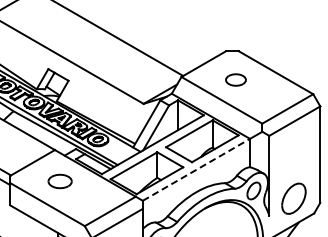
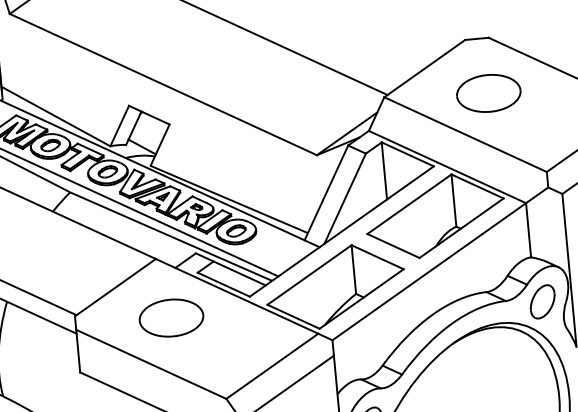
part: (235, 79) -> (487, 92), size x1.67
line: (196, 169) -> (429, 271), dashed -> solid
part: (59, 181) -> (170, 318), size x1.43

